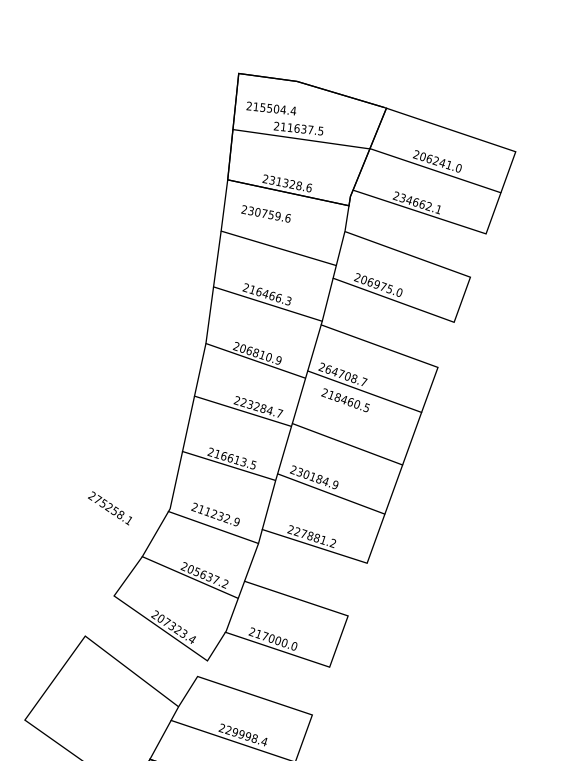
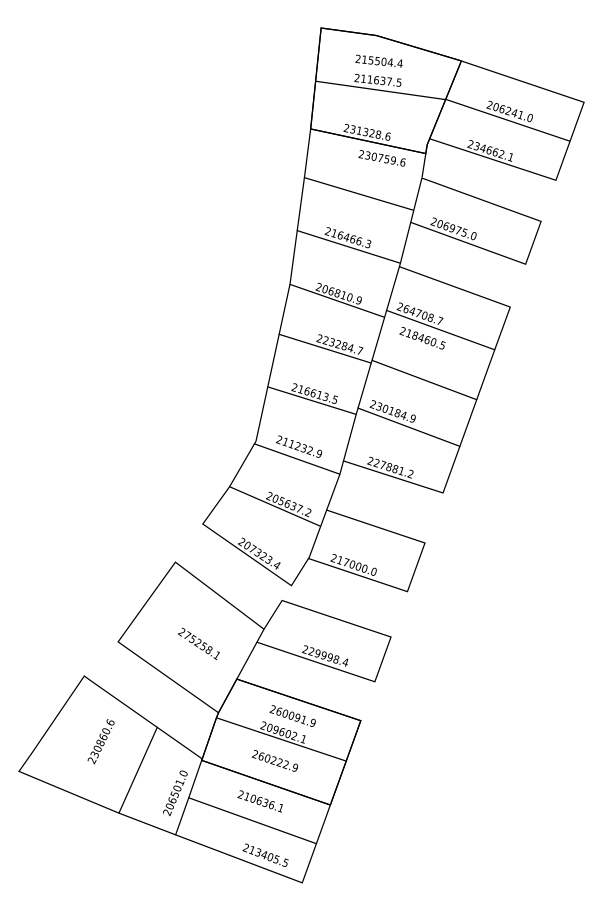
text: (270, 107) -> (378, 60), moved
text: (265, 214) -> (381, 158), moved
text: (109, 507) -> (198, 643), moved

